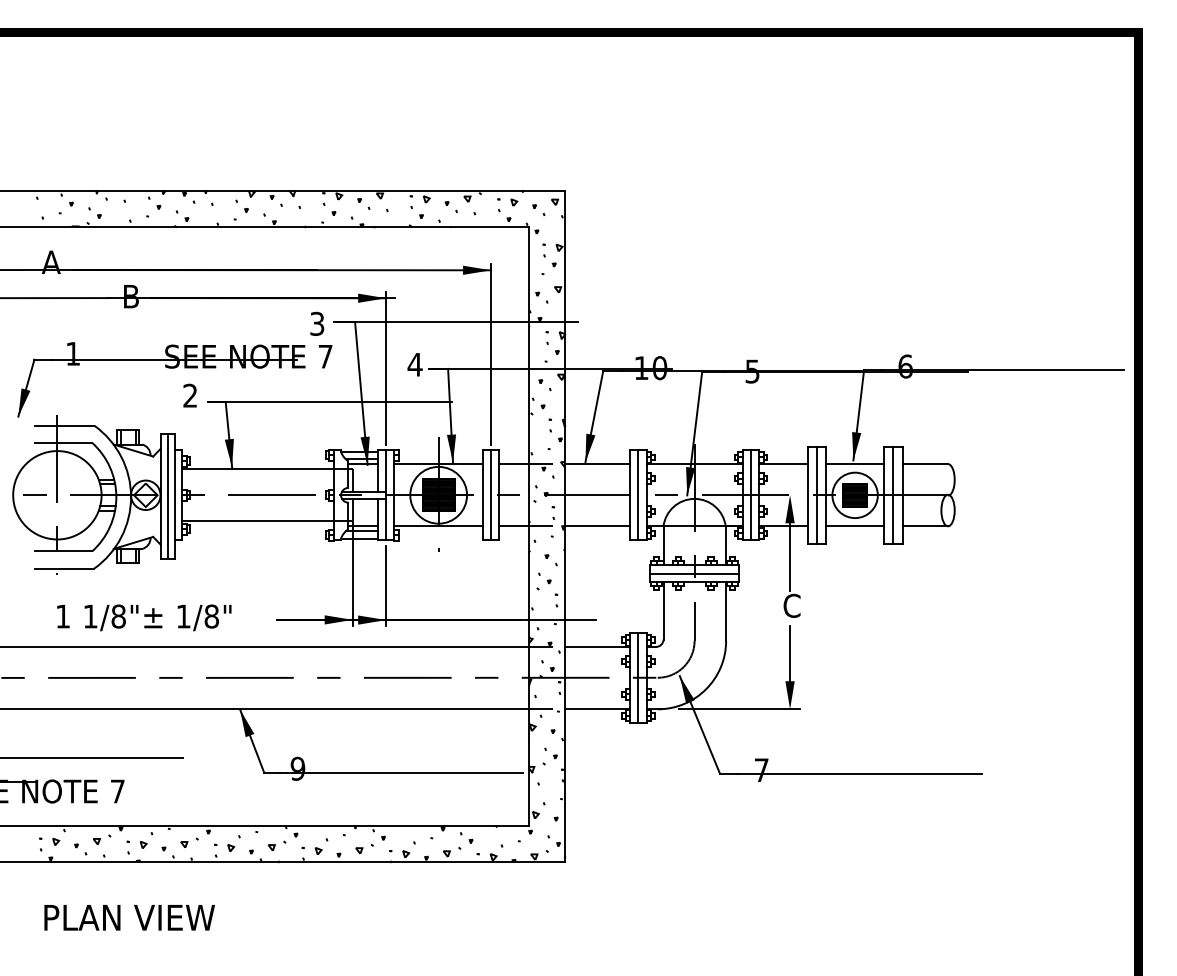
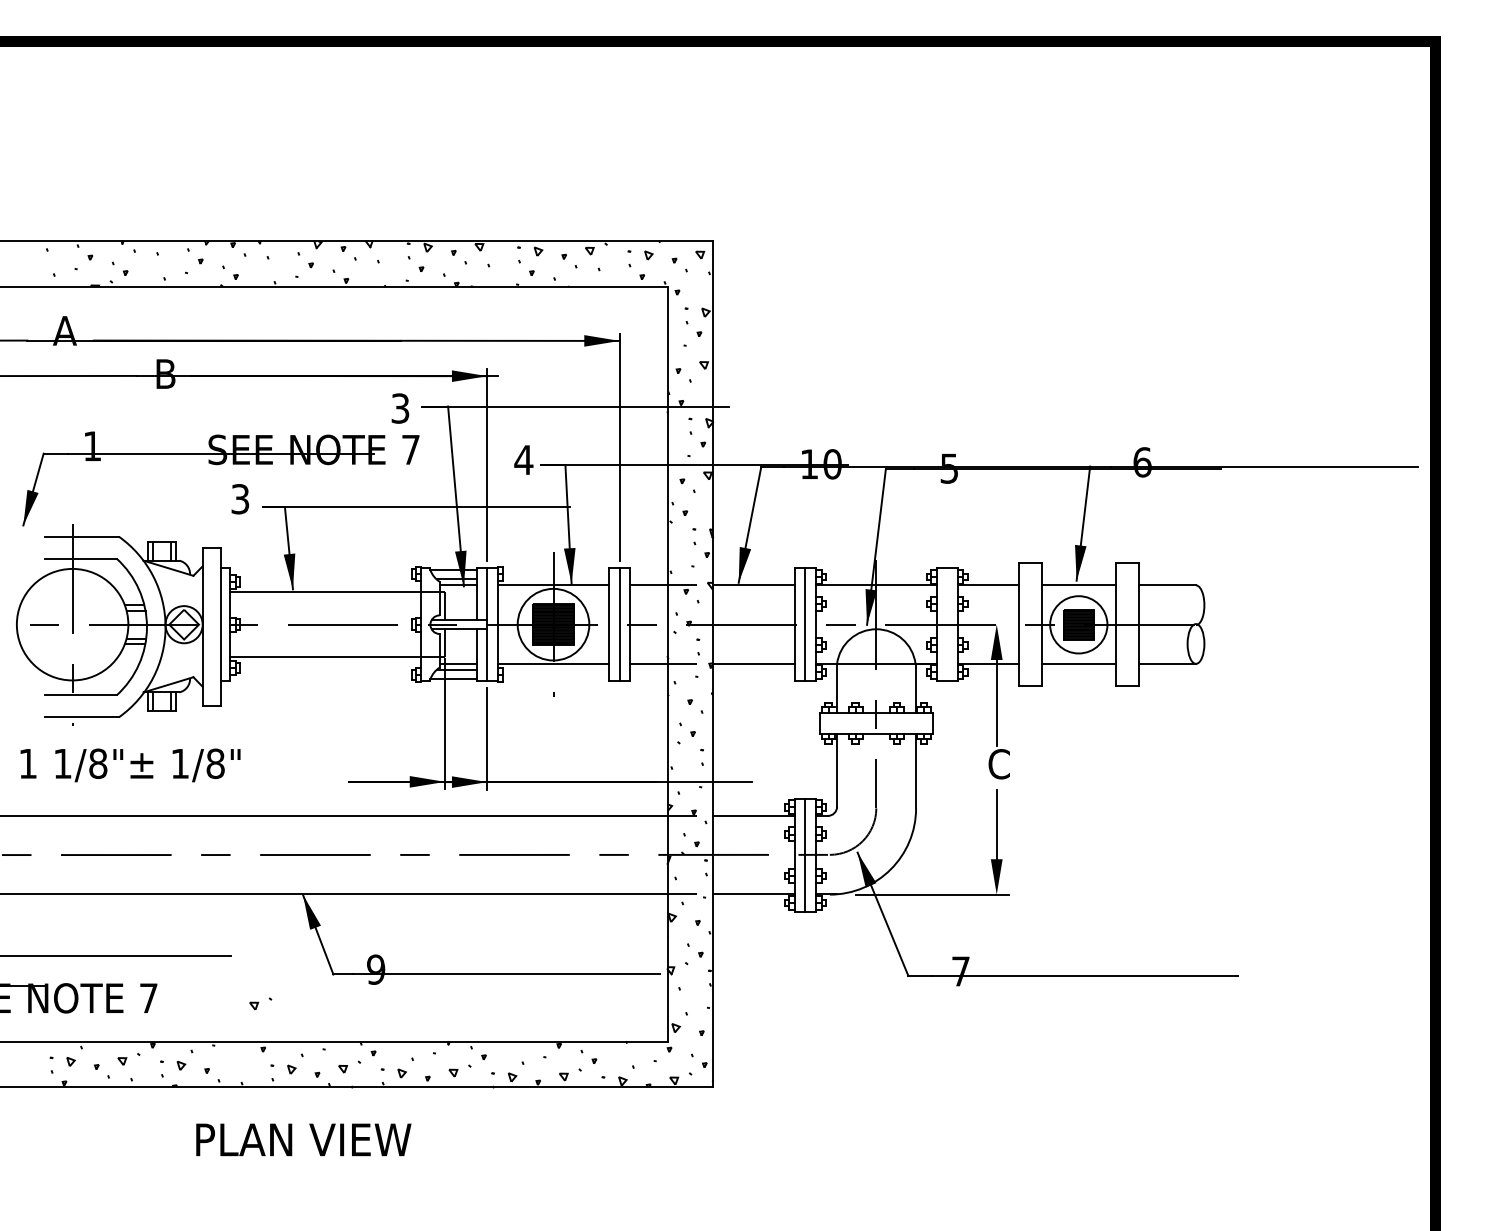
text: (190, 395) -> (240, 498), 2 -> 3
line: (750, 494) -> (946, 623), removed
line: (816, 495) -> (1030, 624), removed
line: (893, 495) -> (1127, 624), removed
line: (167, 496) -> (211, 626), removed
line: (694, 573) -> (876, 723), removed
text: (144, 617) -> (130, 764), moved
part: (189, 842) -> (260, 1003), moved
text: (129, 917) -> (303, 1139), moved

